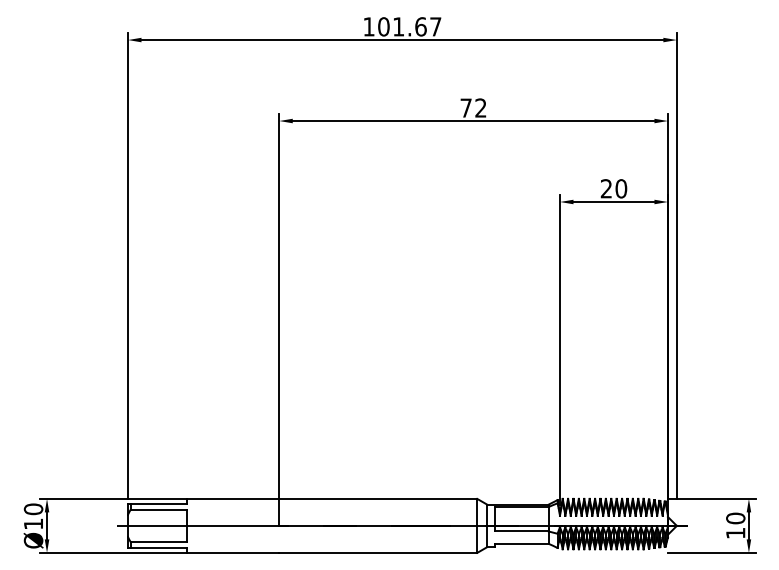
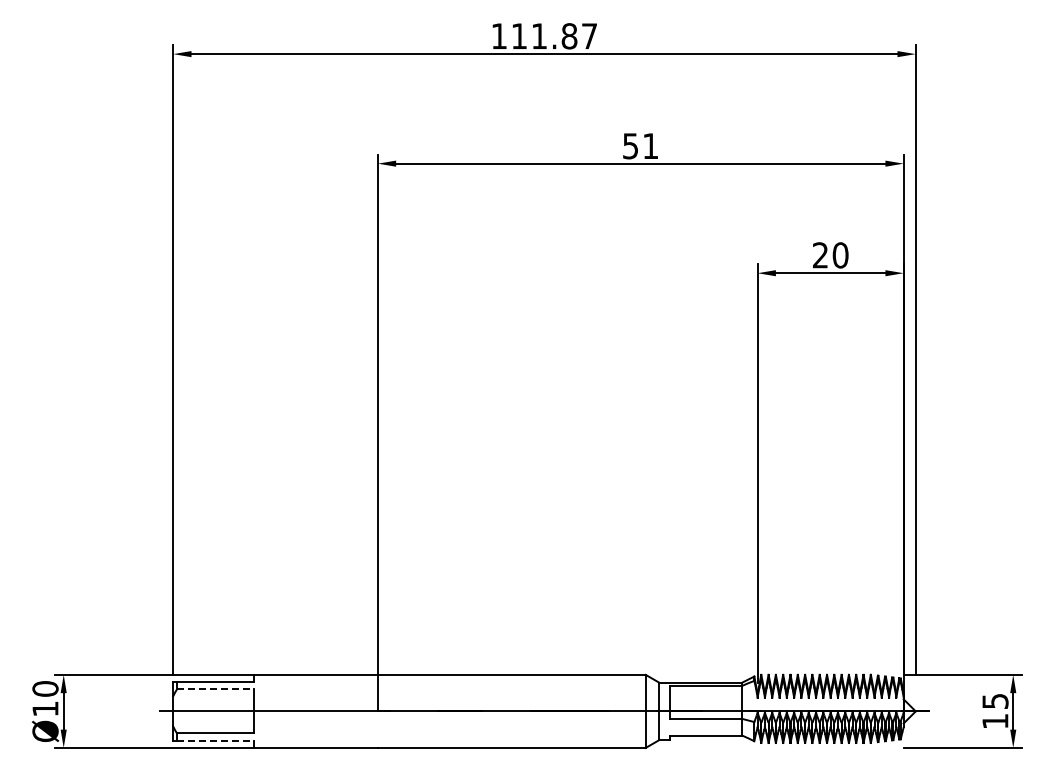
text: (402, 27) -> (544, 36), 101.67 -> 111.87
text: (473, 108) -> (640, 146), 72 -> 51
line: (159, 509) -> (215, 689), solid -> dashed
text: (735, 518) -> (995, 701), 10 -> 15
line: (159, 547) -> (215, 740), solid -> dashed

